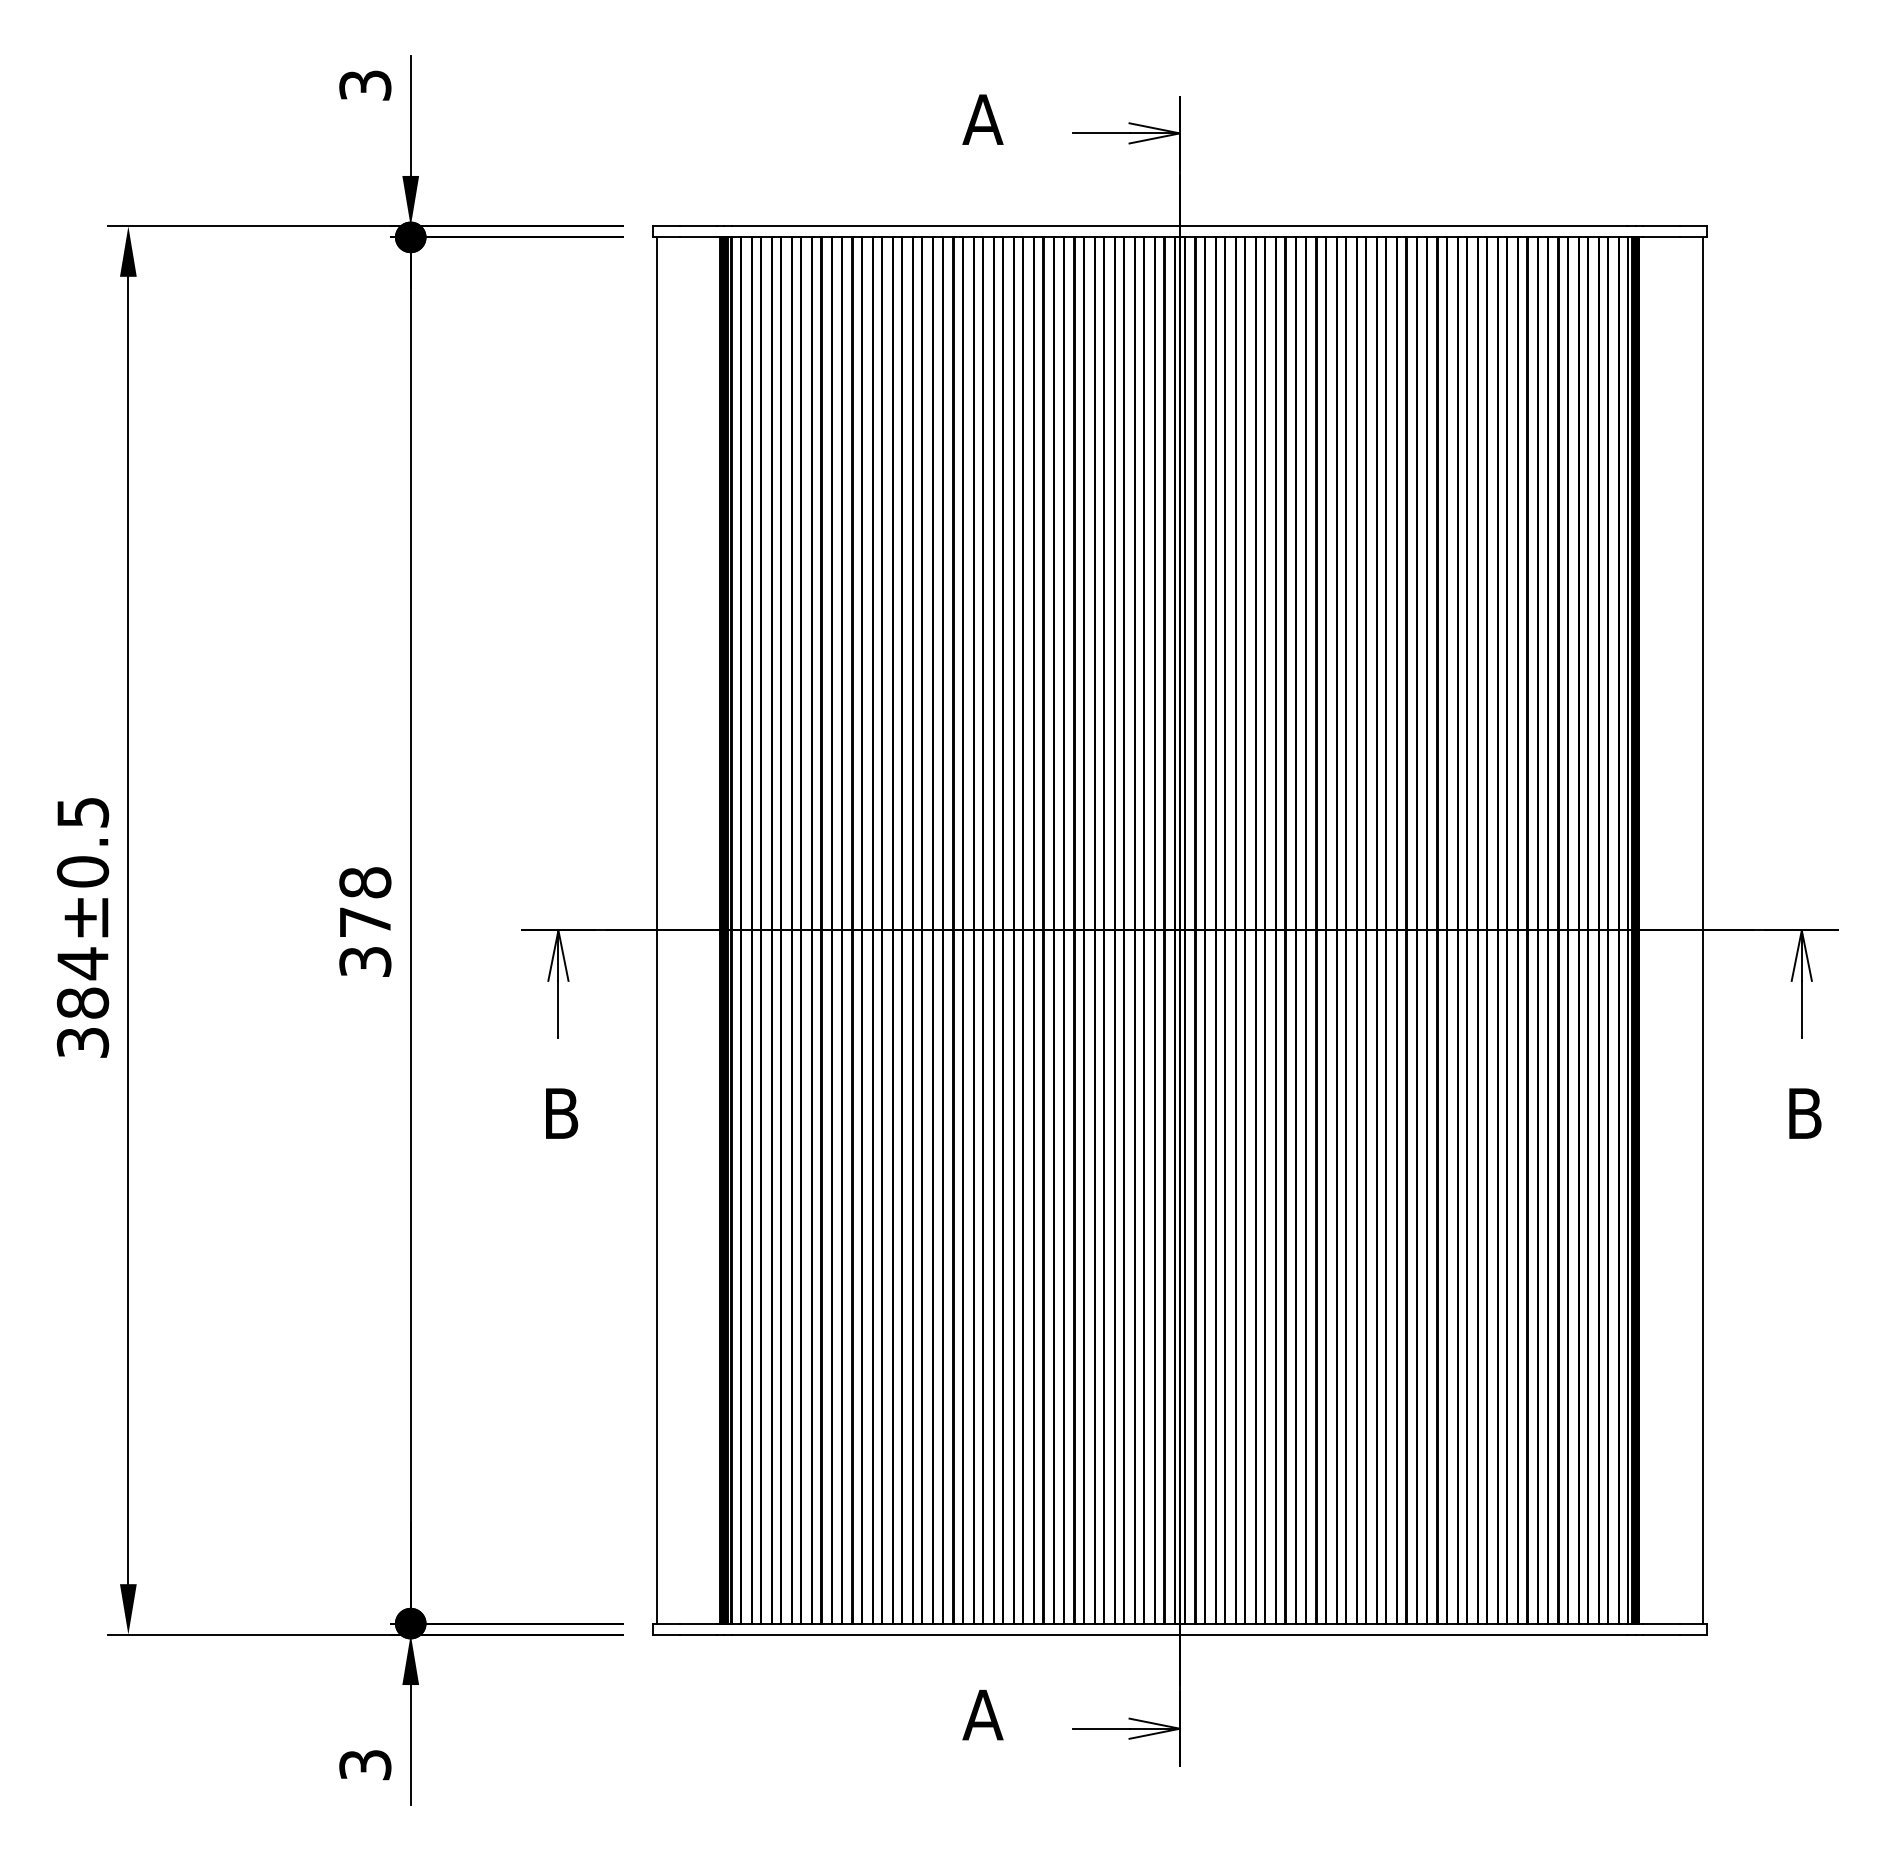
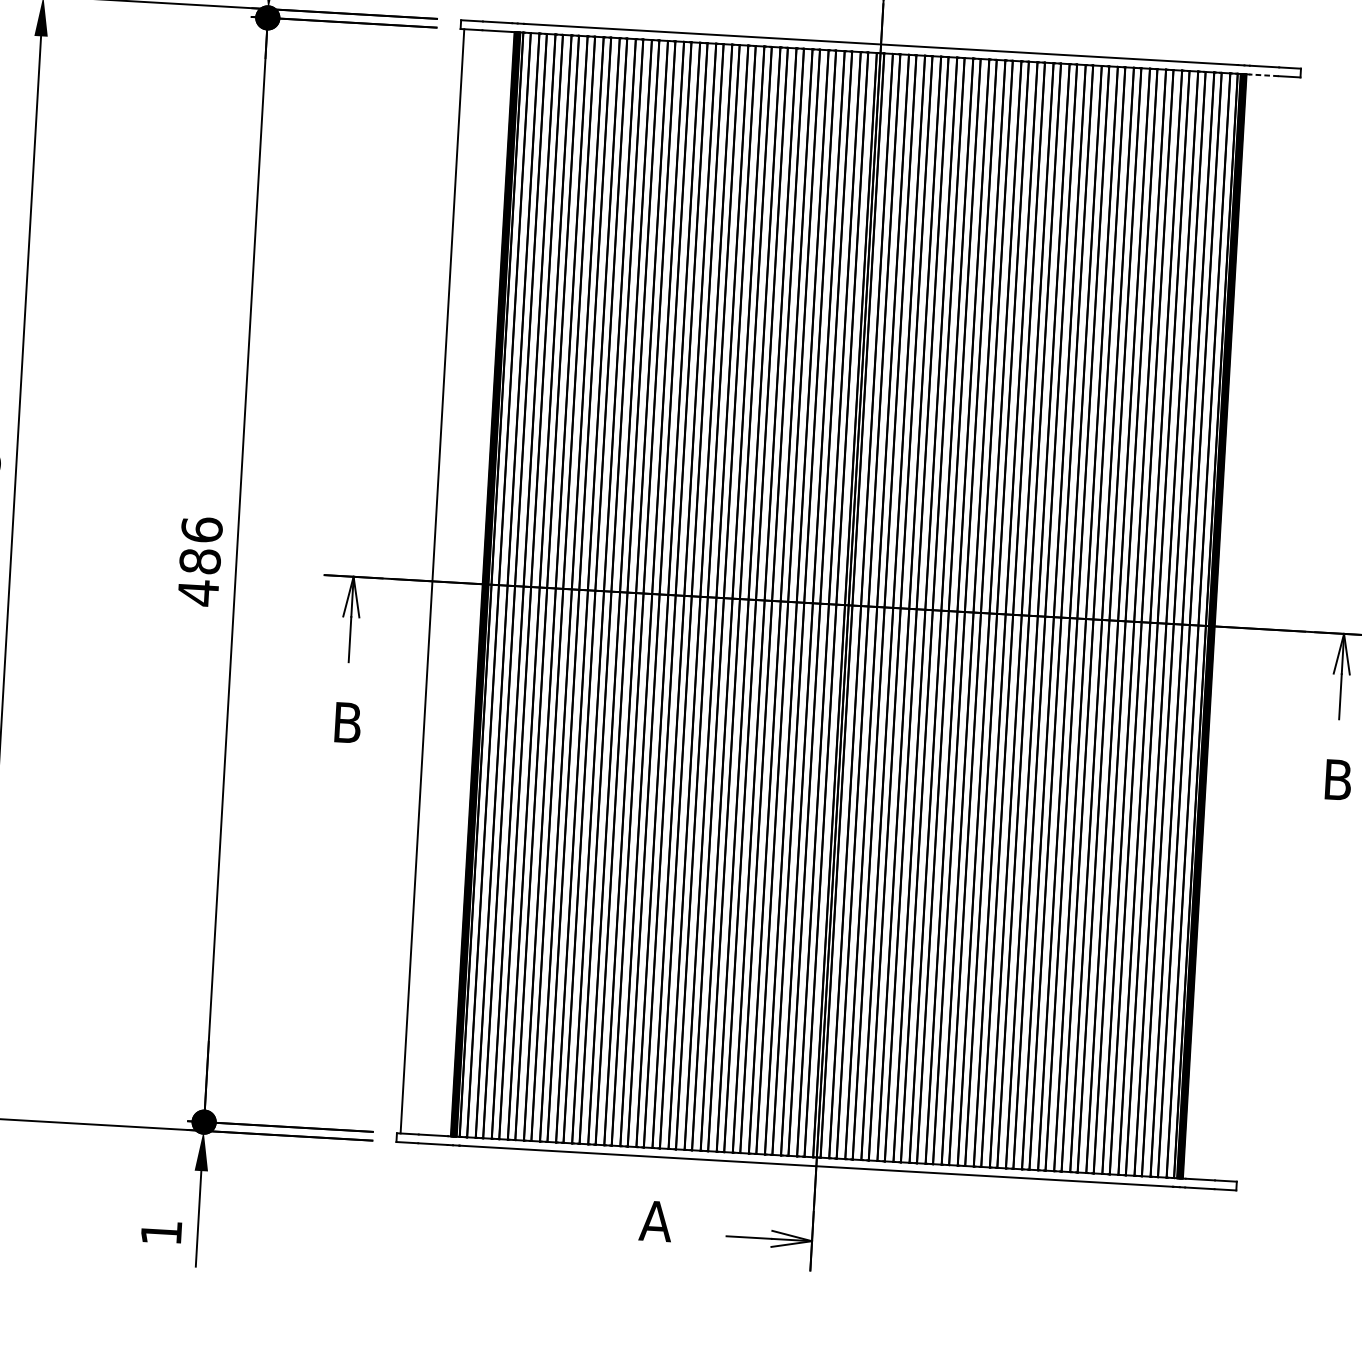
line: (1660, 237) -> (1263, 75), solid -> dashed
text: (365, 922) -> (200, 561), 378 -> 486
line: (1702, 930) -> (1264, 629), removed
text: (365, 1765) -> (161, 1233), 3 -> 1

